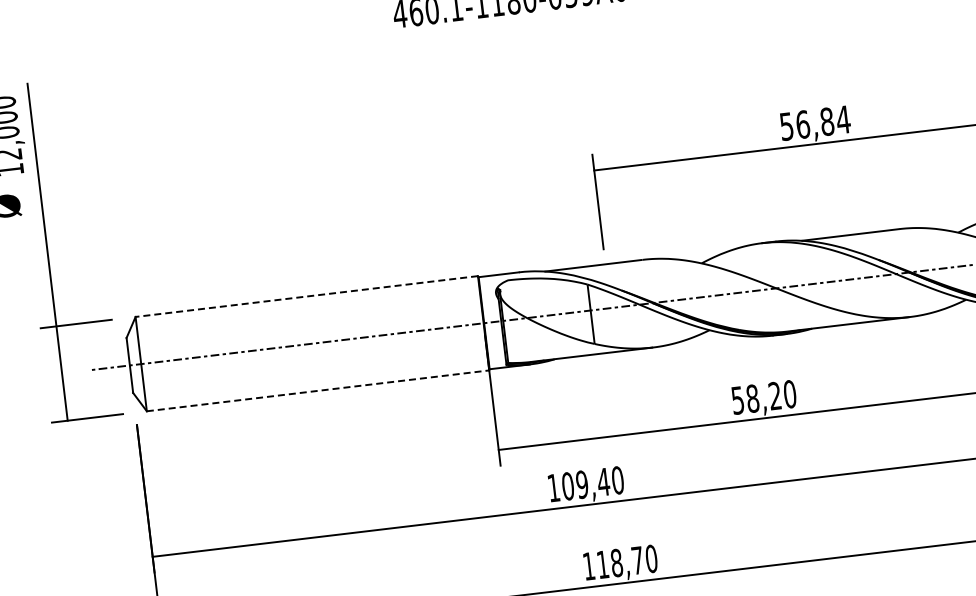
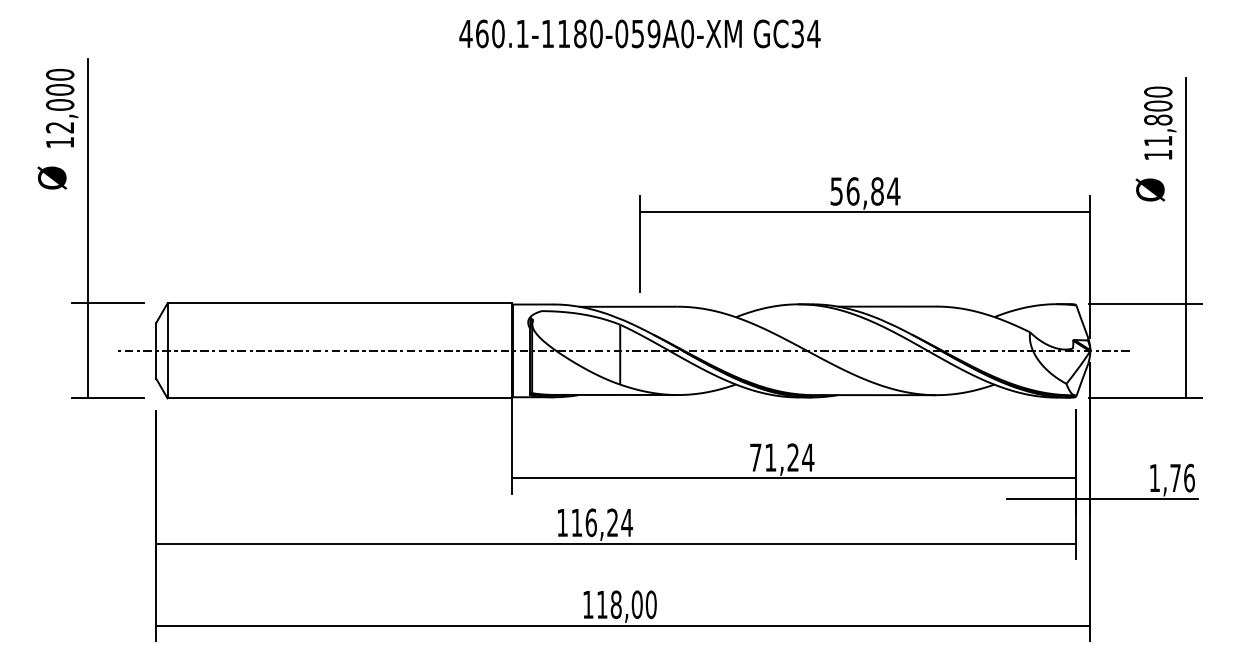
line: (306, 296) -> (339, 303), dashed -> solid
line: (318, 390) -> (340, 398), dashed -> solid
text: (764, 397) -> (782, 457), 58,20 -> 71,24
text: (592, 483) -> (601, 522), 109,40 -> 116,24
text: (636, 560) -> (636, 604), 118,70 -> 118,00

